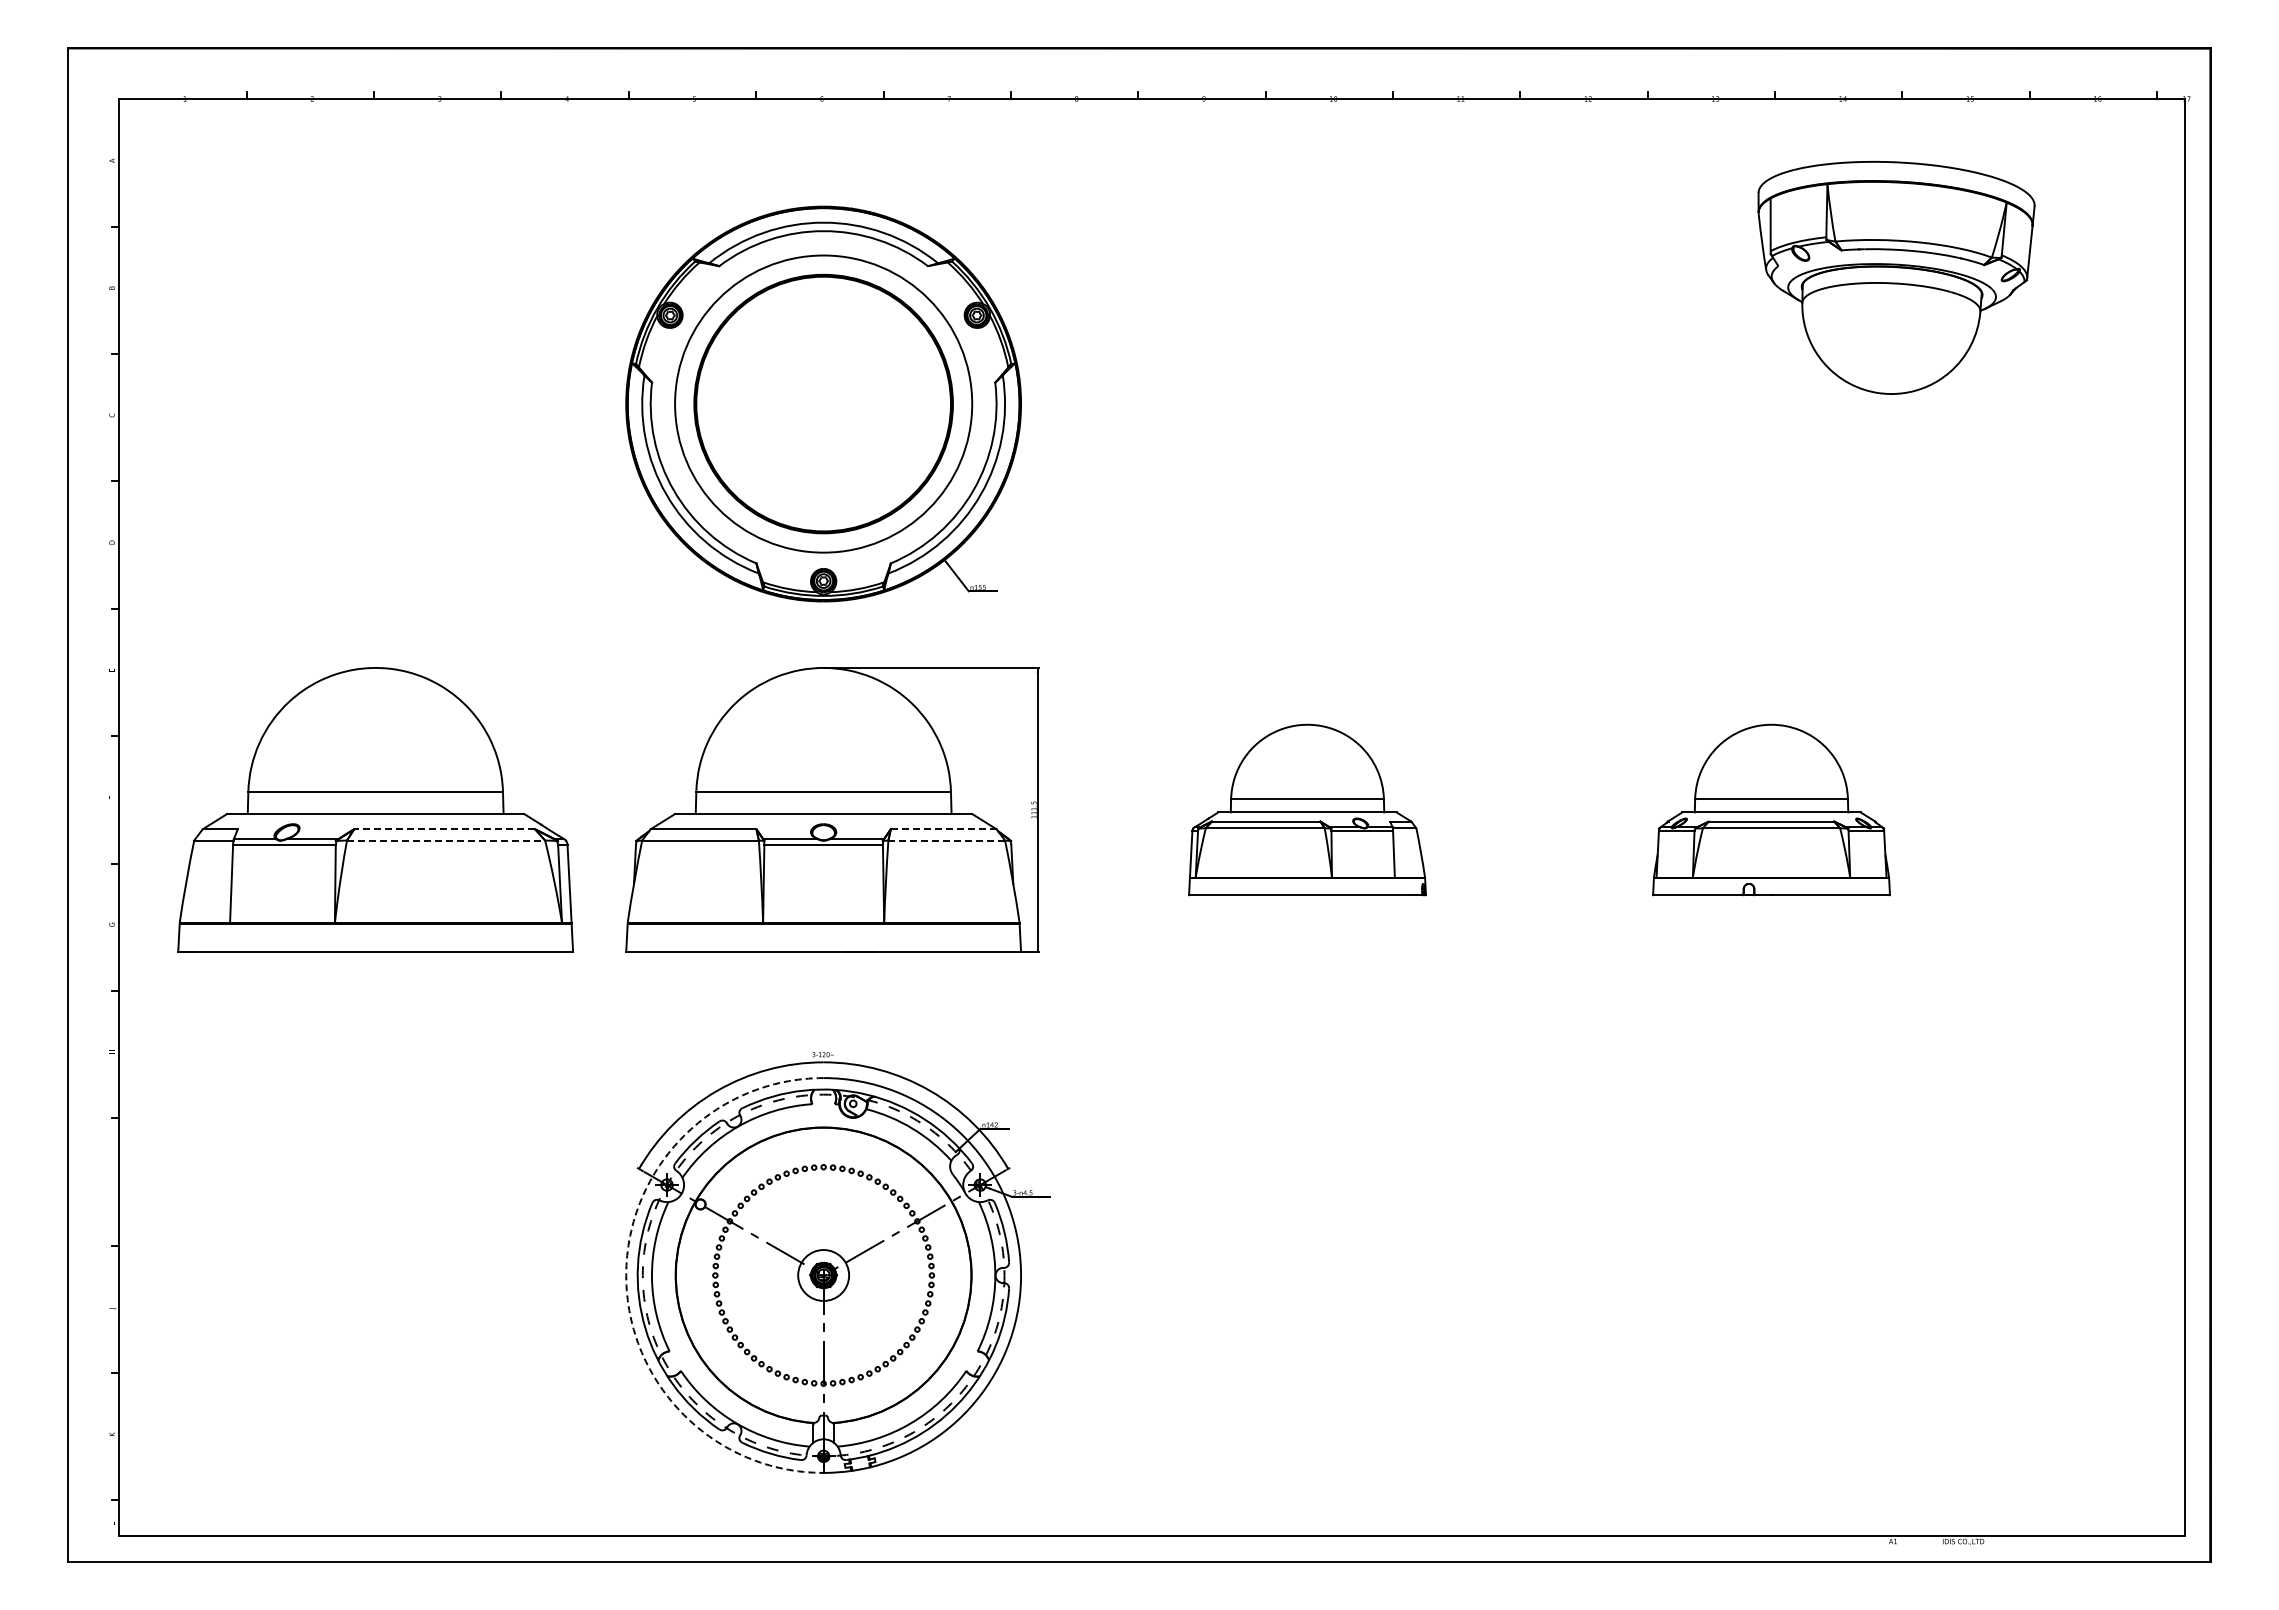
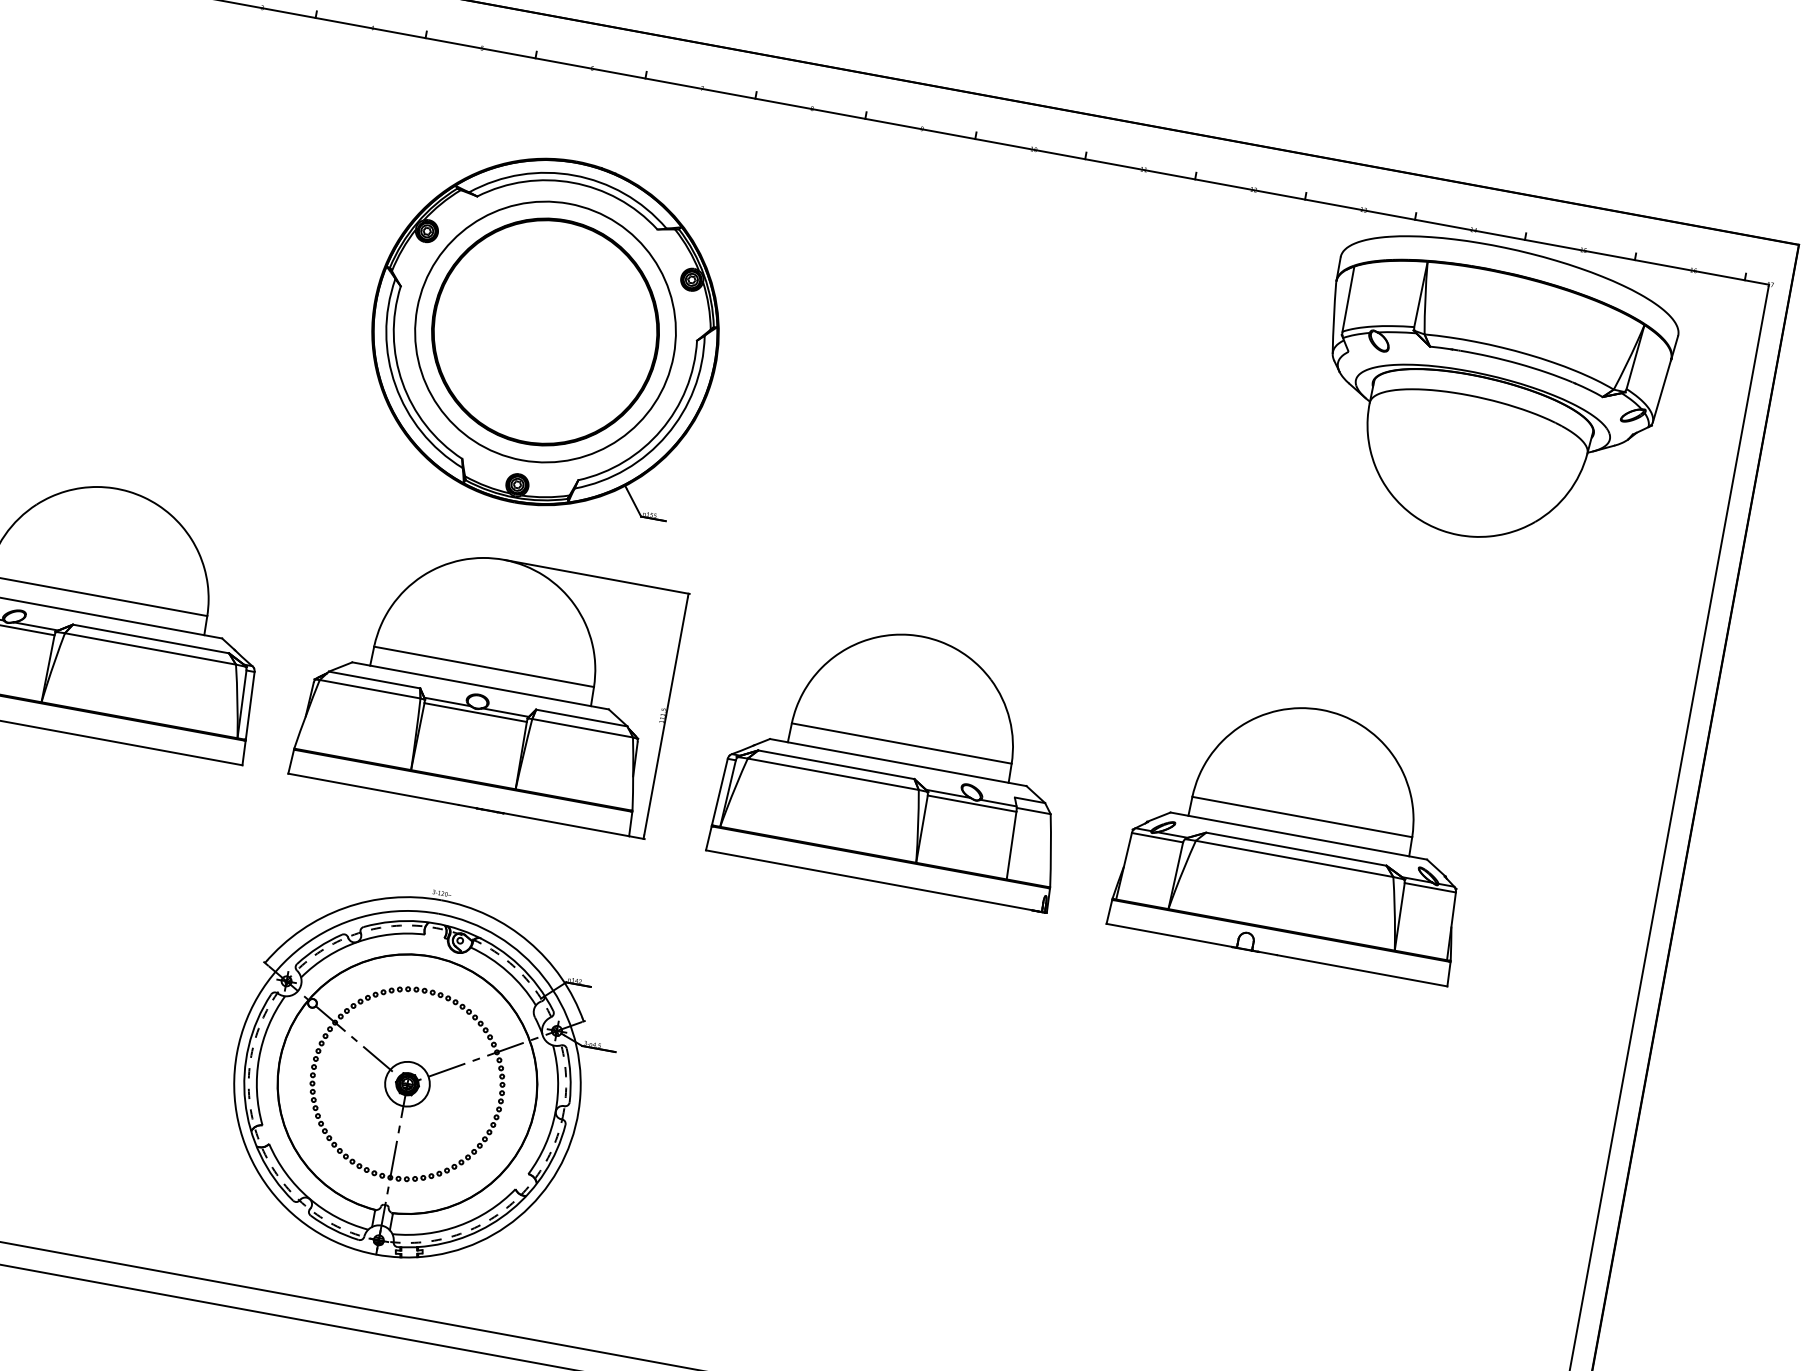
part: (1896, 277) -> (1491, 392), size x1.43
part: (1307, 809) -> (898, 758), size x1.67
part: (1771, 809) -> (1299, 832), size x1.67
line: (444, 829) -> (150, 639), dashed -> solid
line: (943, 829) -> (581, 718), dashed -> solid
line: (446, 840) -> (150, 648), dashed -> solid
line: (947, 840) -> (583, 728), dashed -> solid
arc: (626, 1275) -> (237, 1052), dashed -> solid

